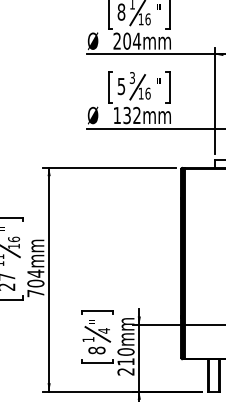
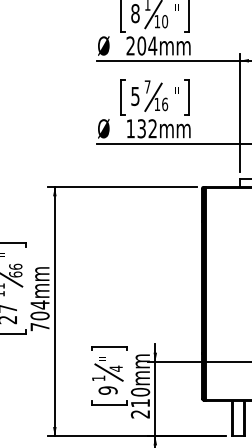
text: (148, 19) -> (165, 21), 16 -> 10
text: (132, 77) -> (147, 86), 3 -> 7
text: (13, 246) -> (15, 274), 16 -> 66
text: (96, 350) -> (107, 390), 8 -> 9

